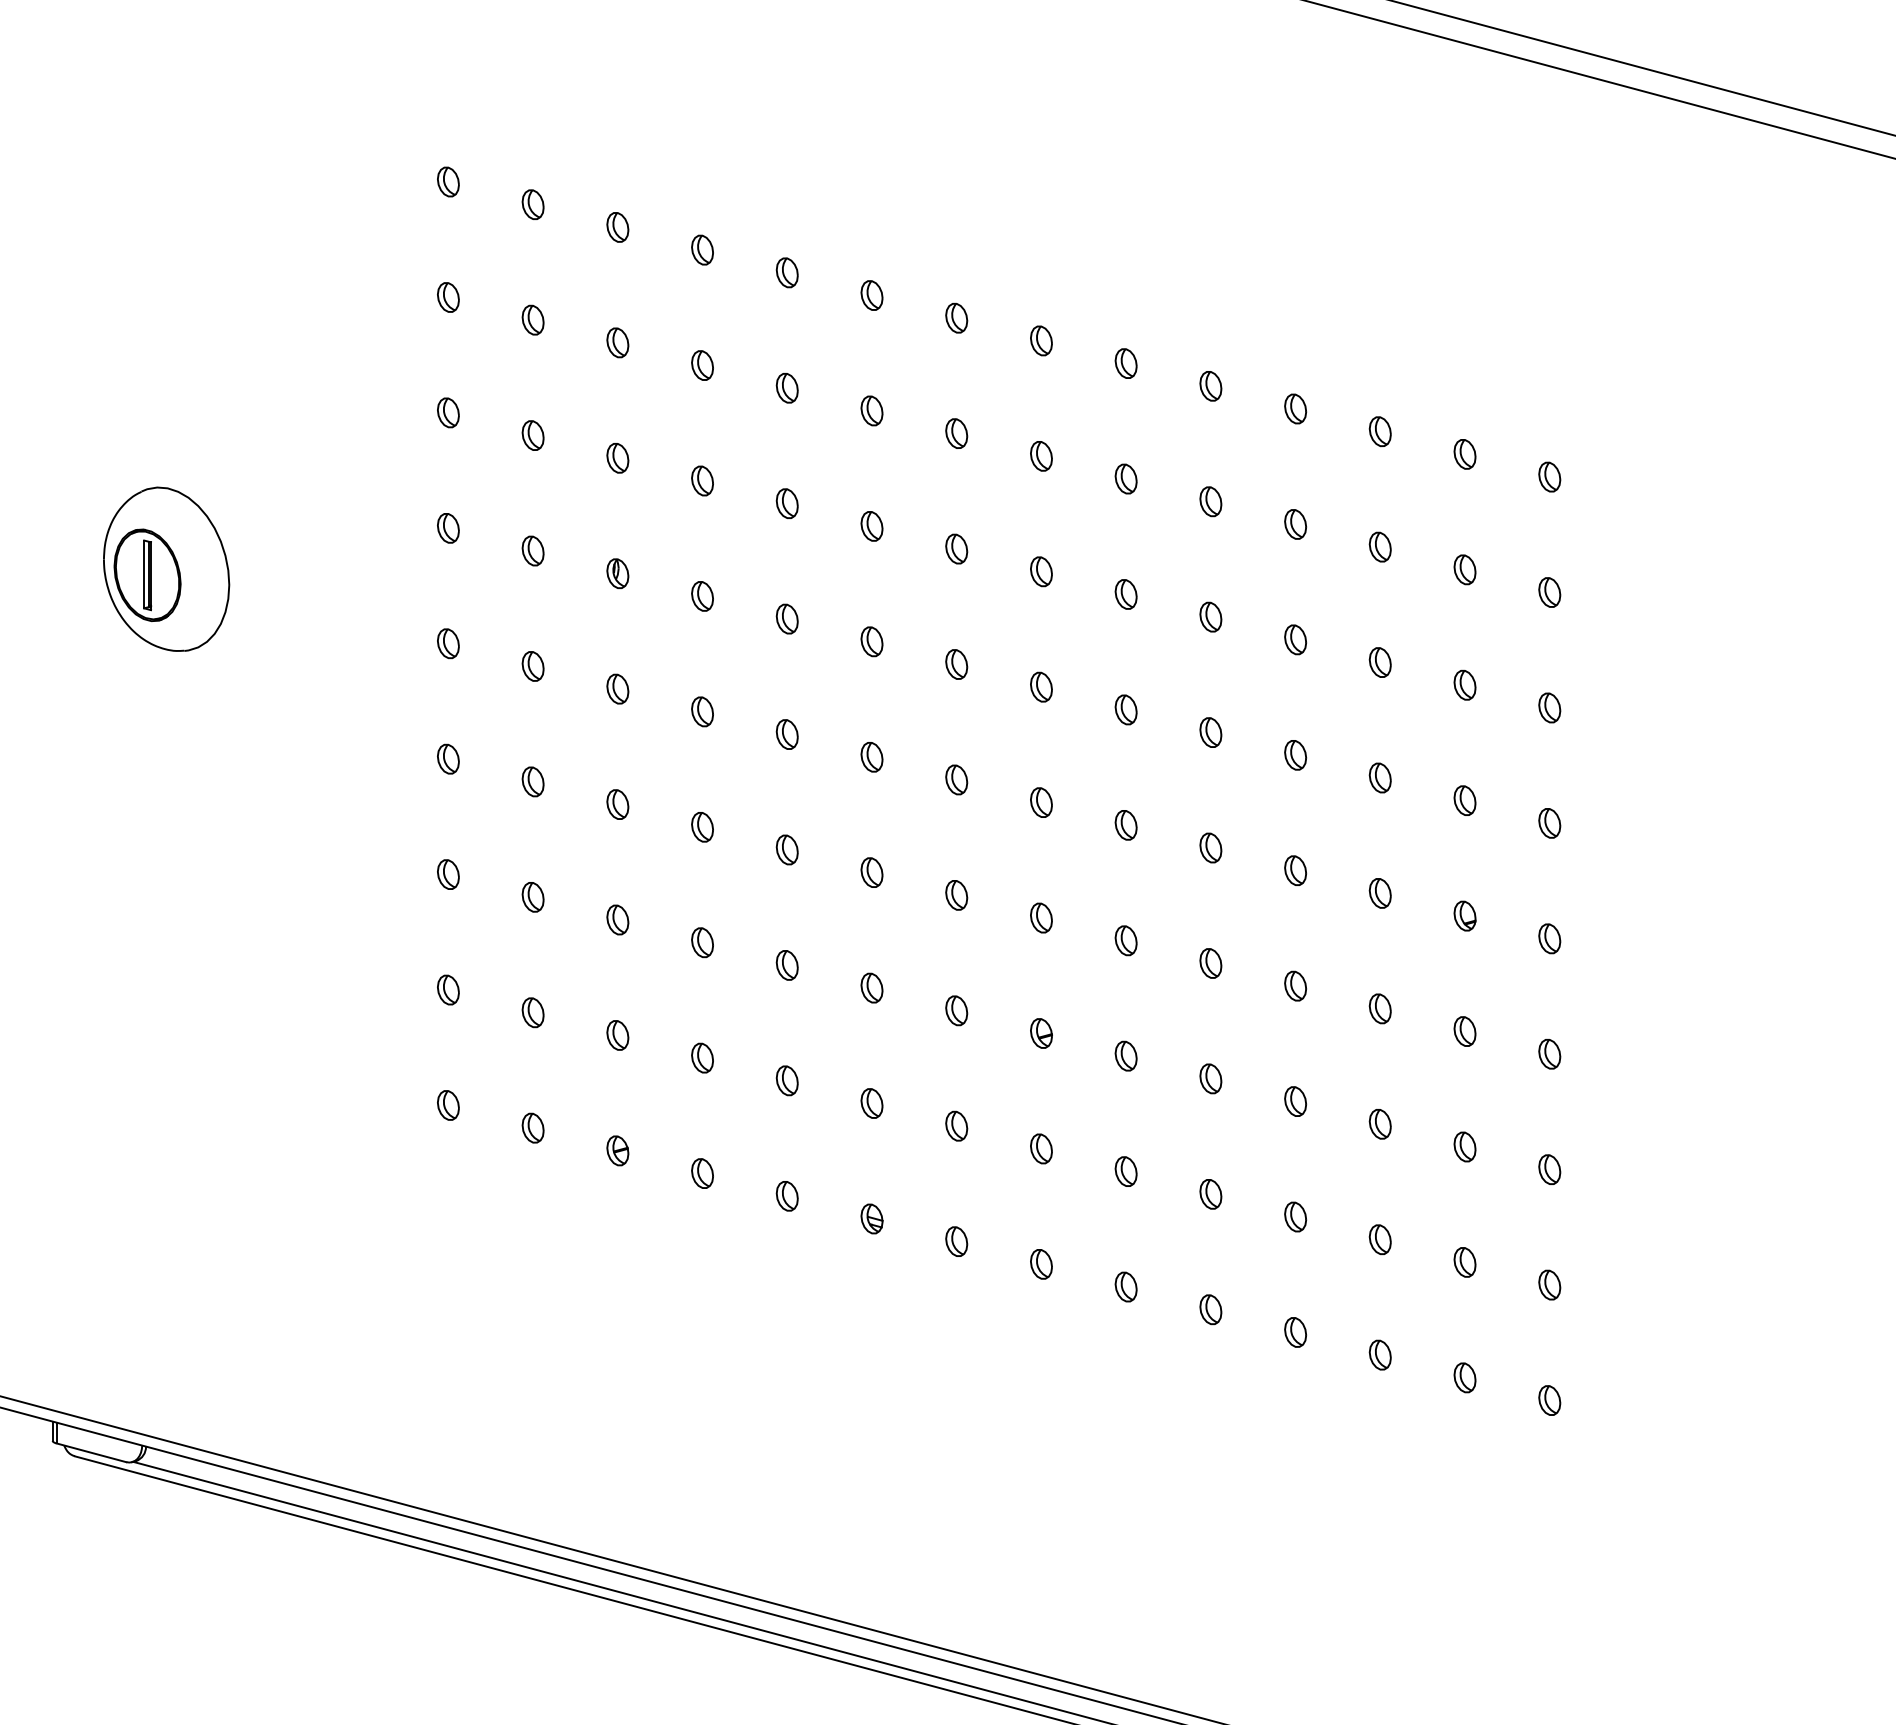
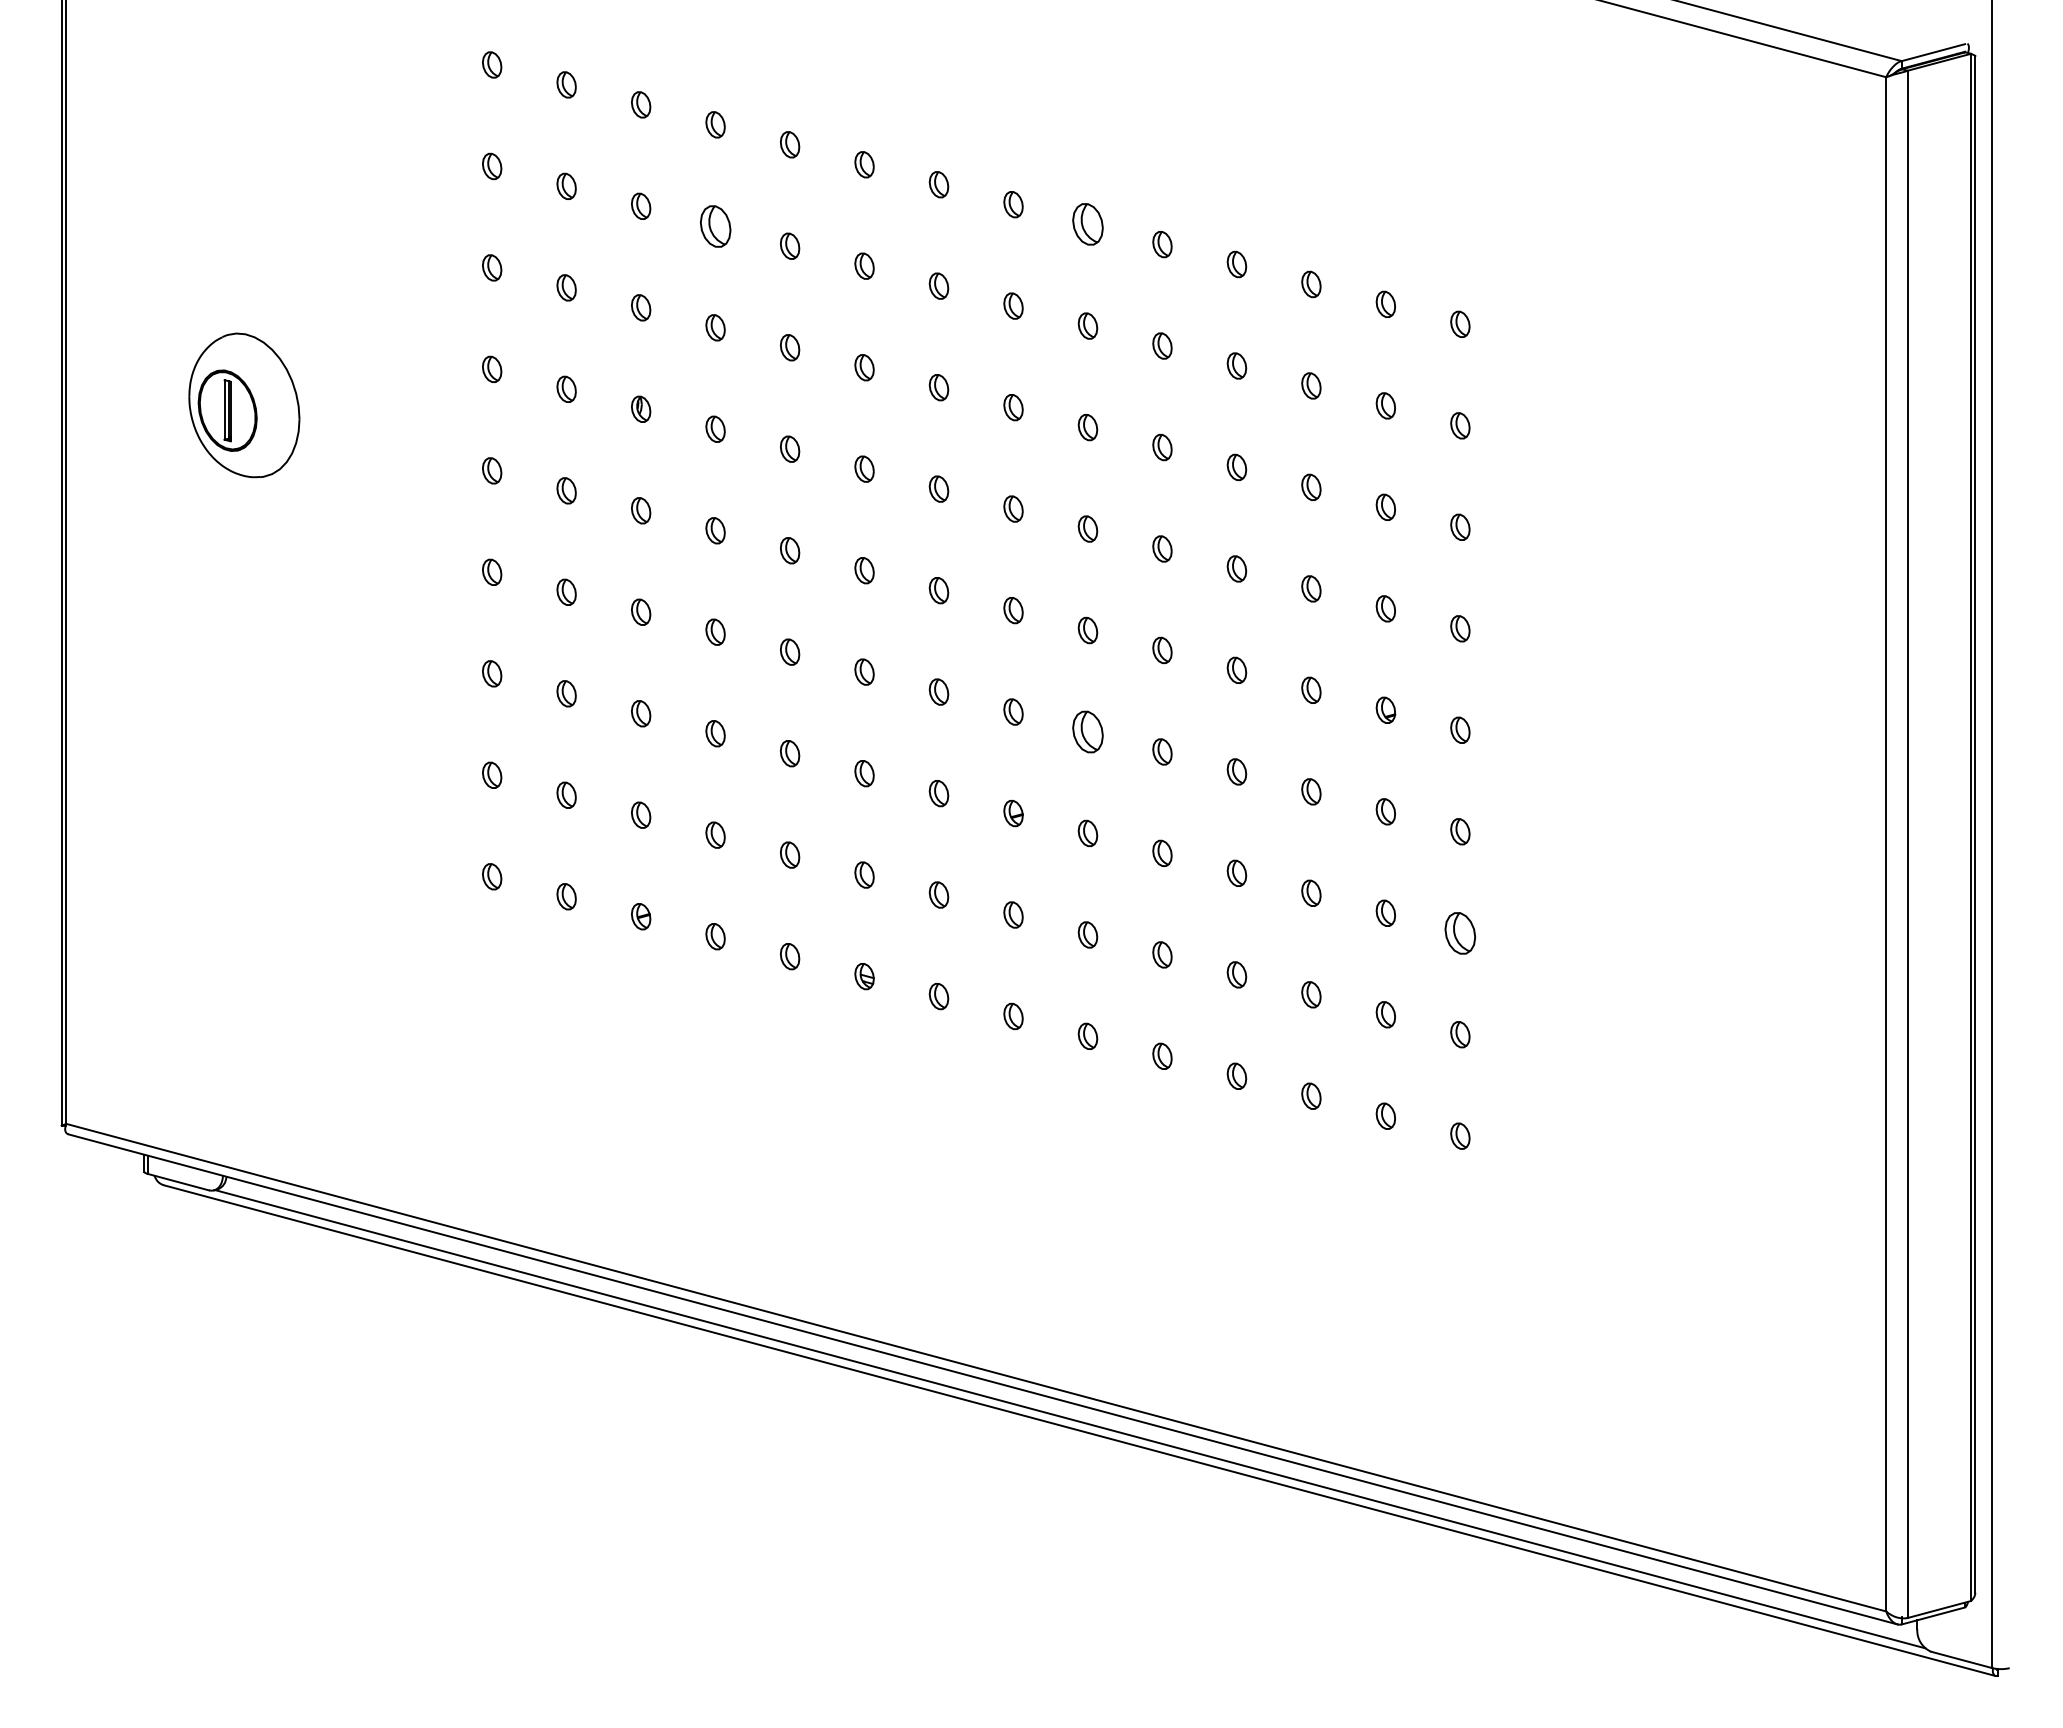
part: (1125, 363) -> (1087, 224), size x1.6
part: (702, 364) -> (715, 225), size x1.6
part: (1125, 940) -> (1087, 731), size x1.6
part: (1549, 1168) -> (1460, 932), size x1.6

